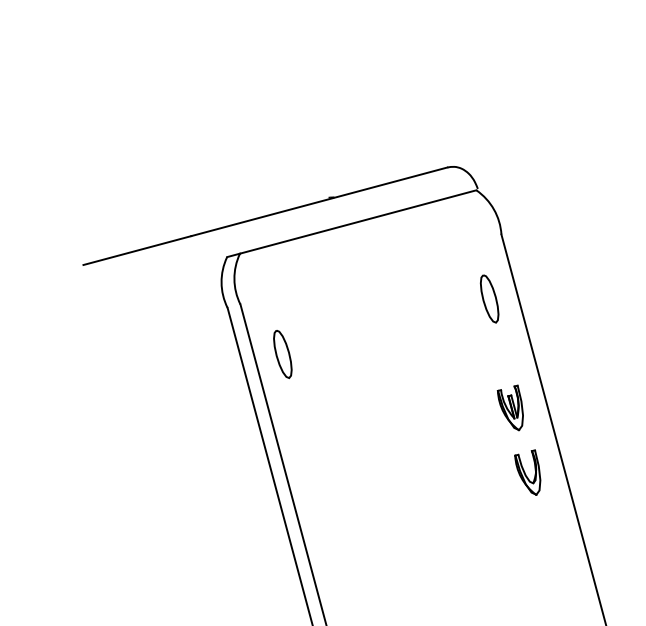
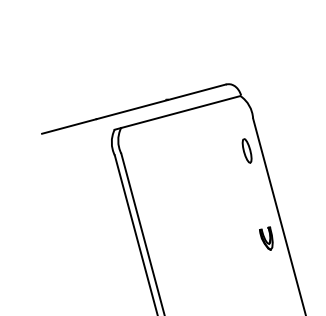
part: (282, 353) -> (142, 178), removed
part: (510, 407) -> (257, 205), removed

